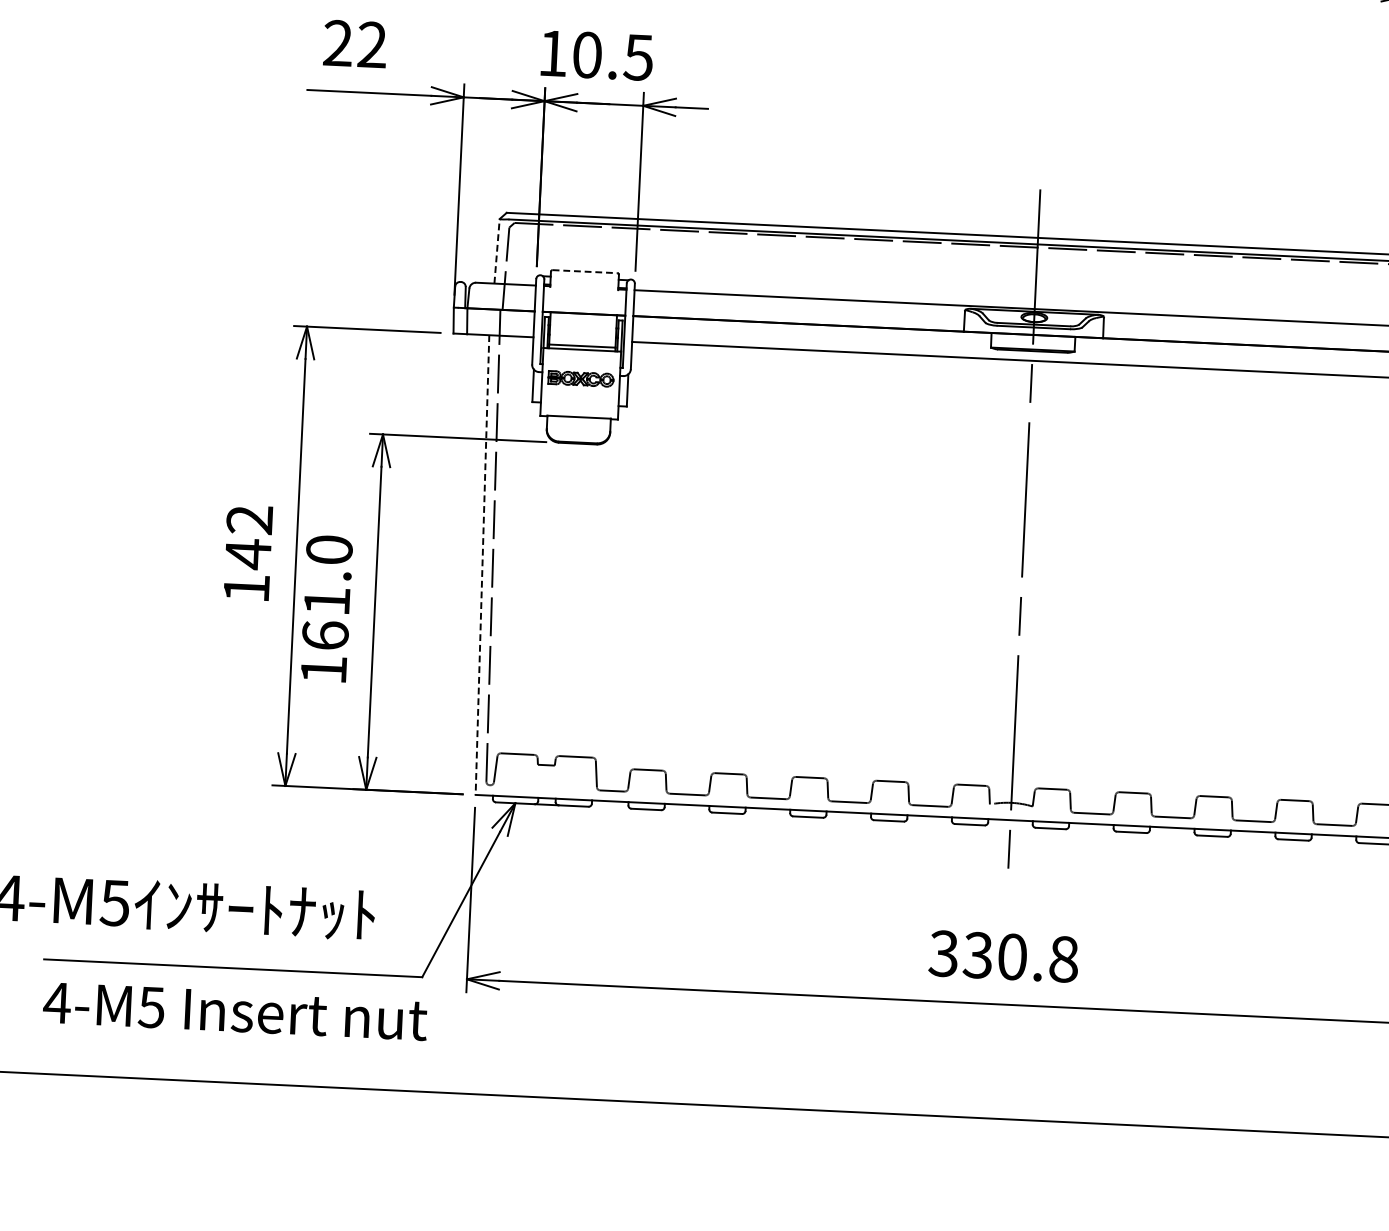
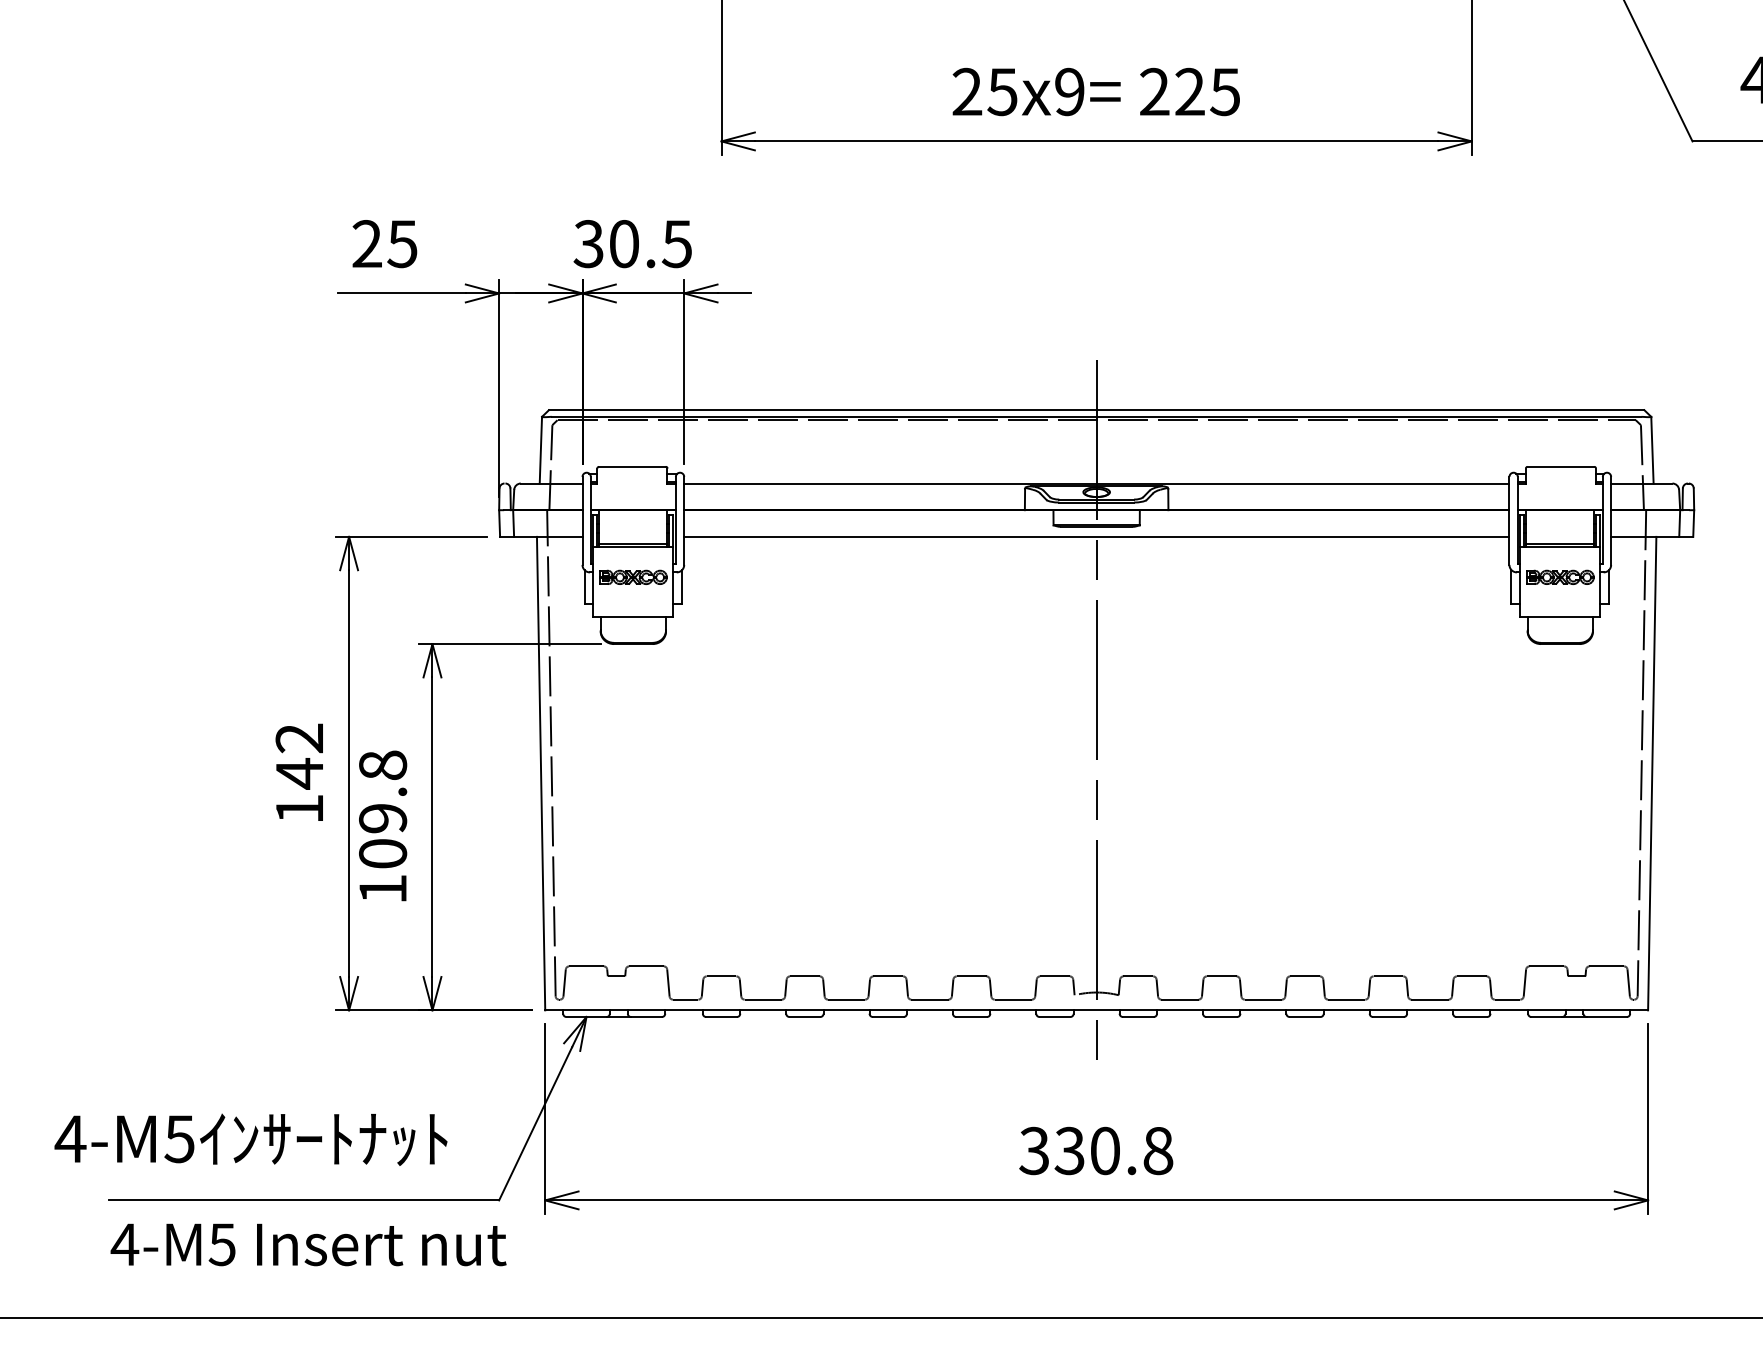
text: (372, 45) -> (402, 244), 22 -> 25
text: (552, 53) -> (588, 244), 10.5 -> 30.5
line: (496, 250) -> (540, 449), dashed -> solid
line: (585, 271) -> (632, 466), dashed -> solid
line: (482, 564) -> (541, 773), dashed -> solid
text: (327, 592) -> (383, 809), 161.0 -> 109.8

